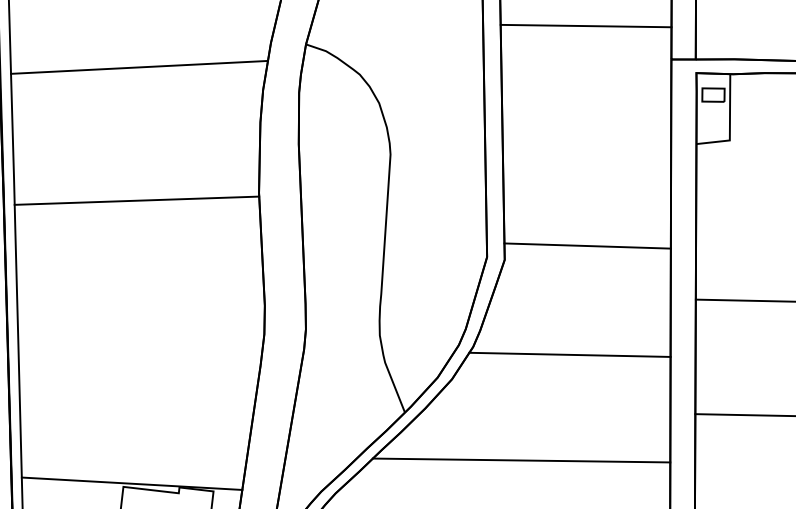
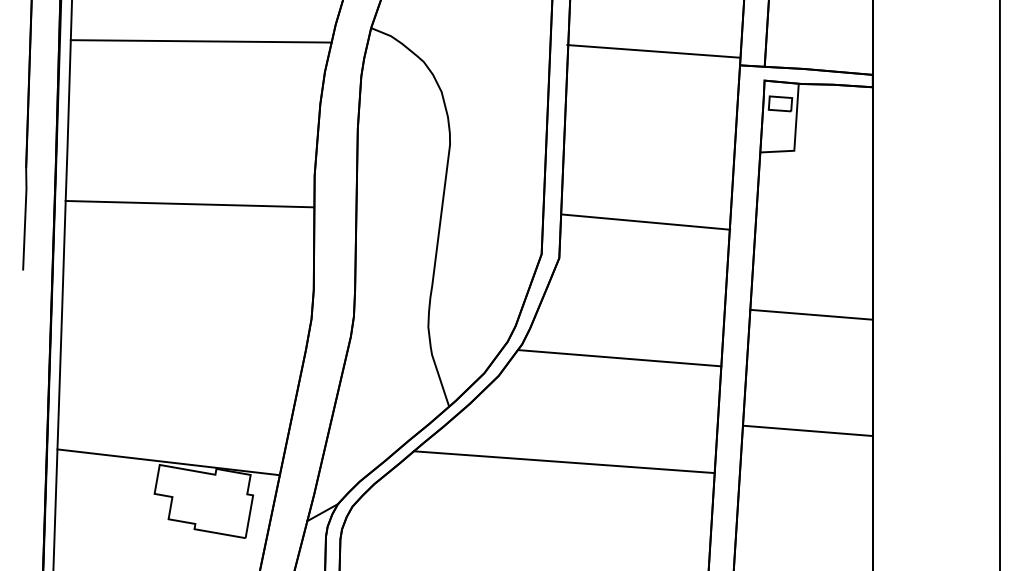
line: (585, 26) -> (653, 51), moved
line: (136, 200) -> (189, 203), moved
line: (588, 245) -> (646, 221), moved

